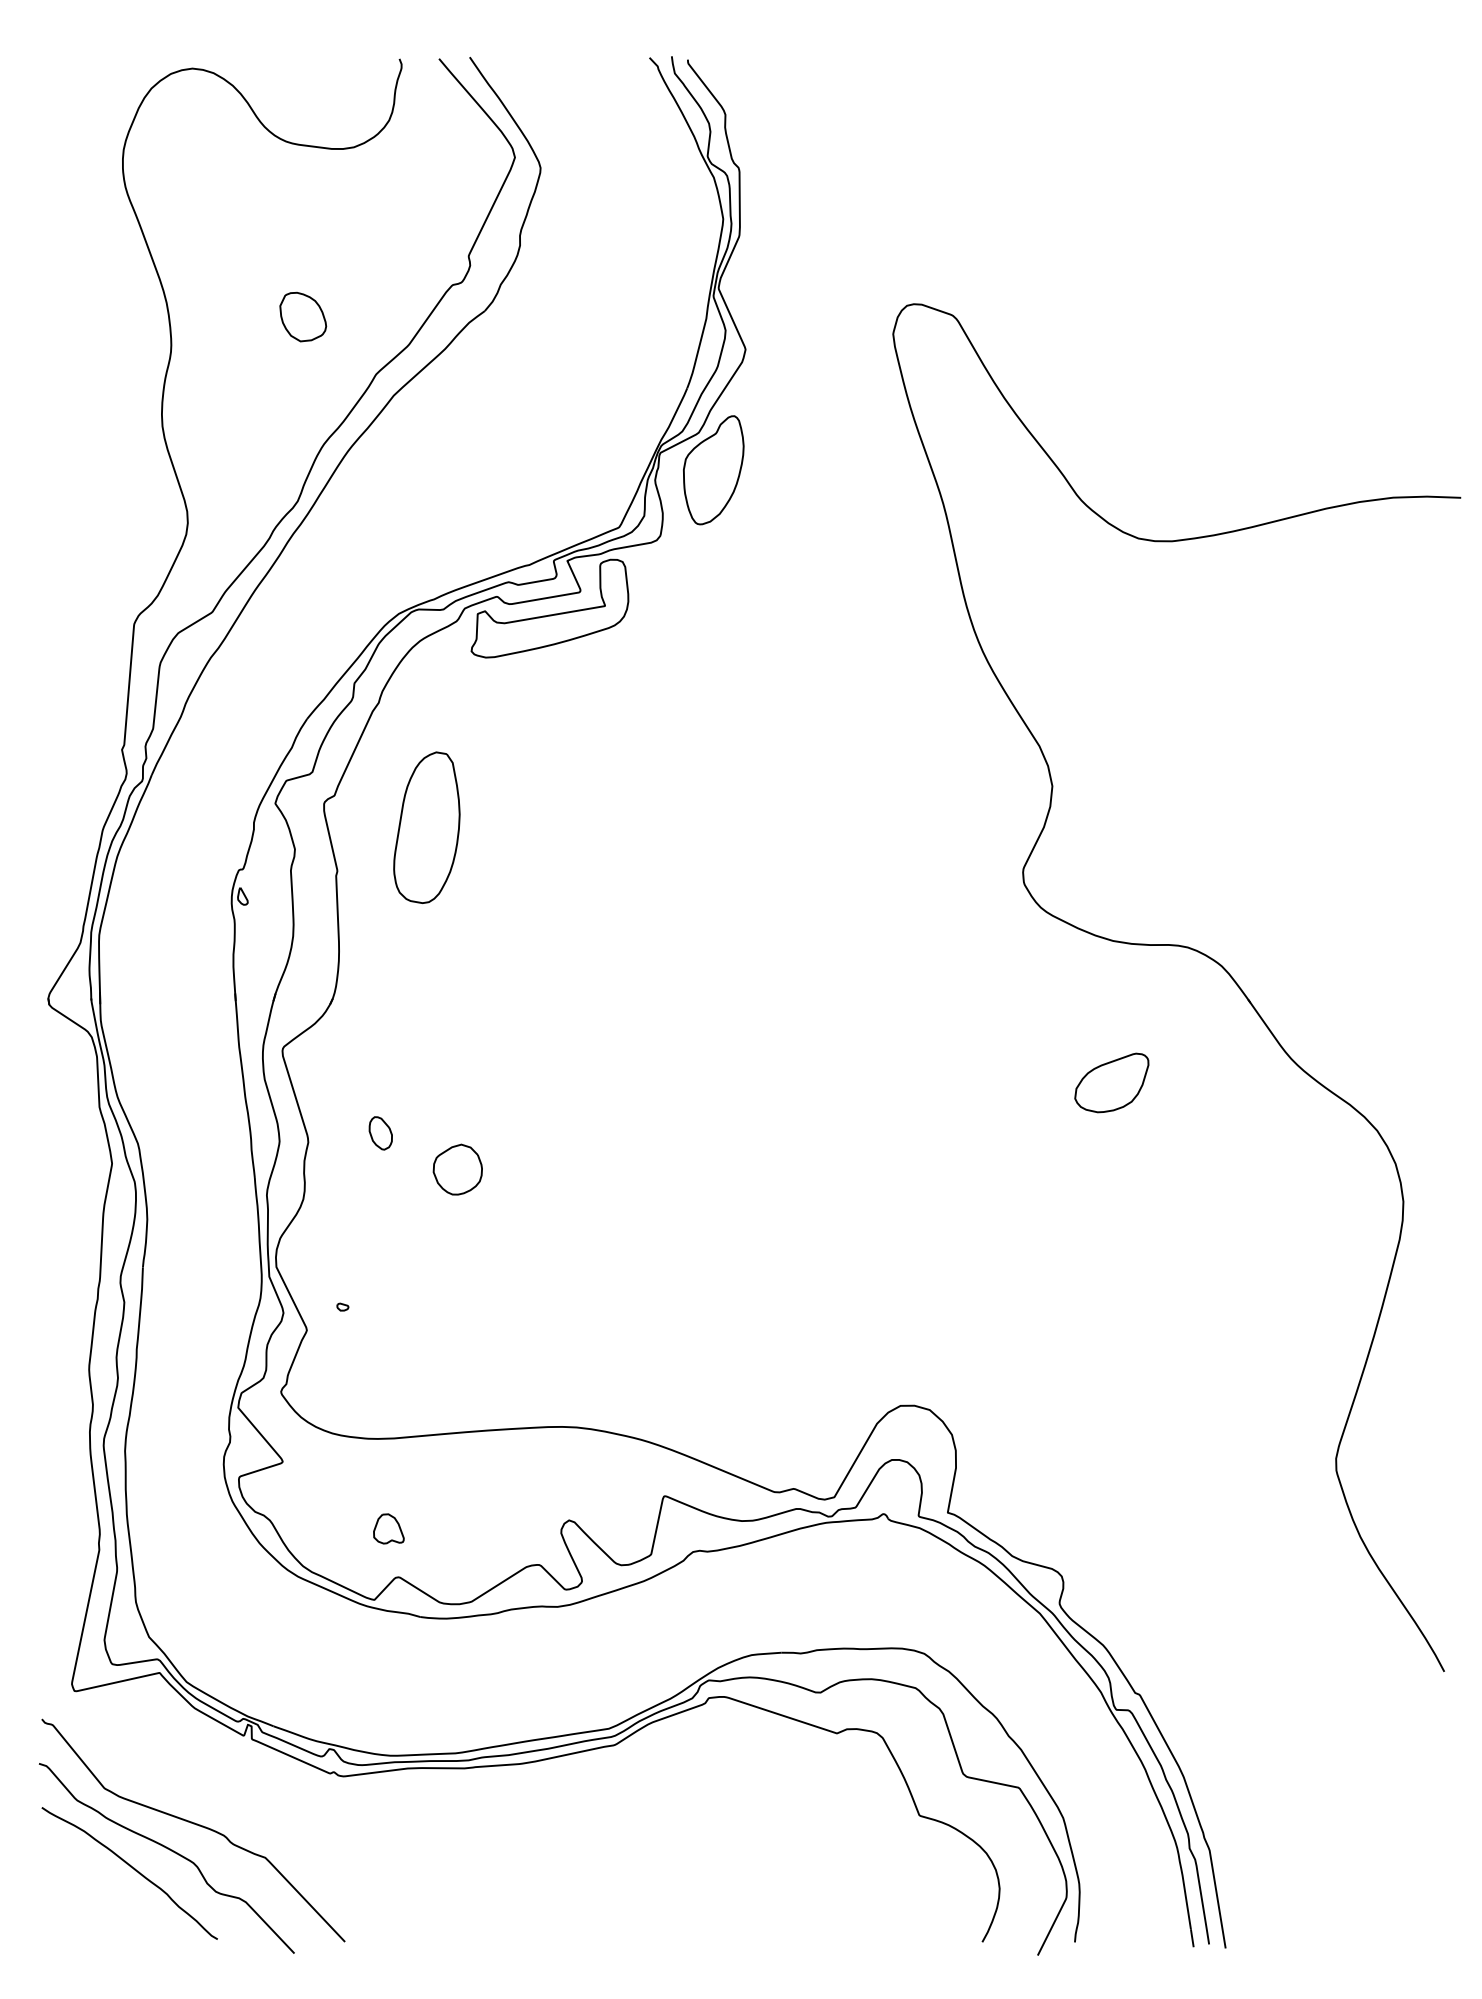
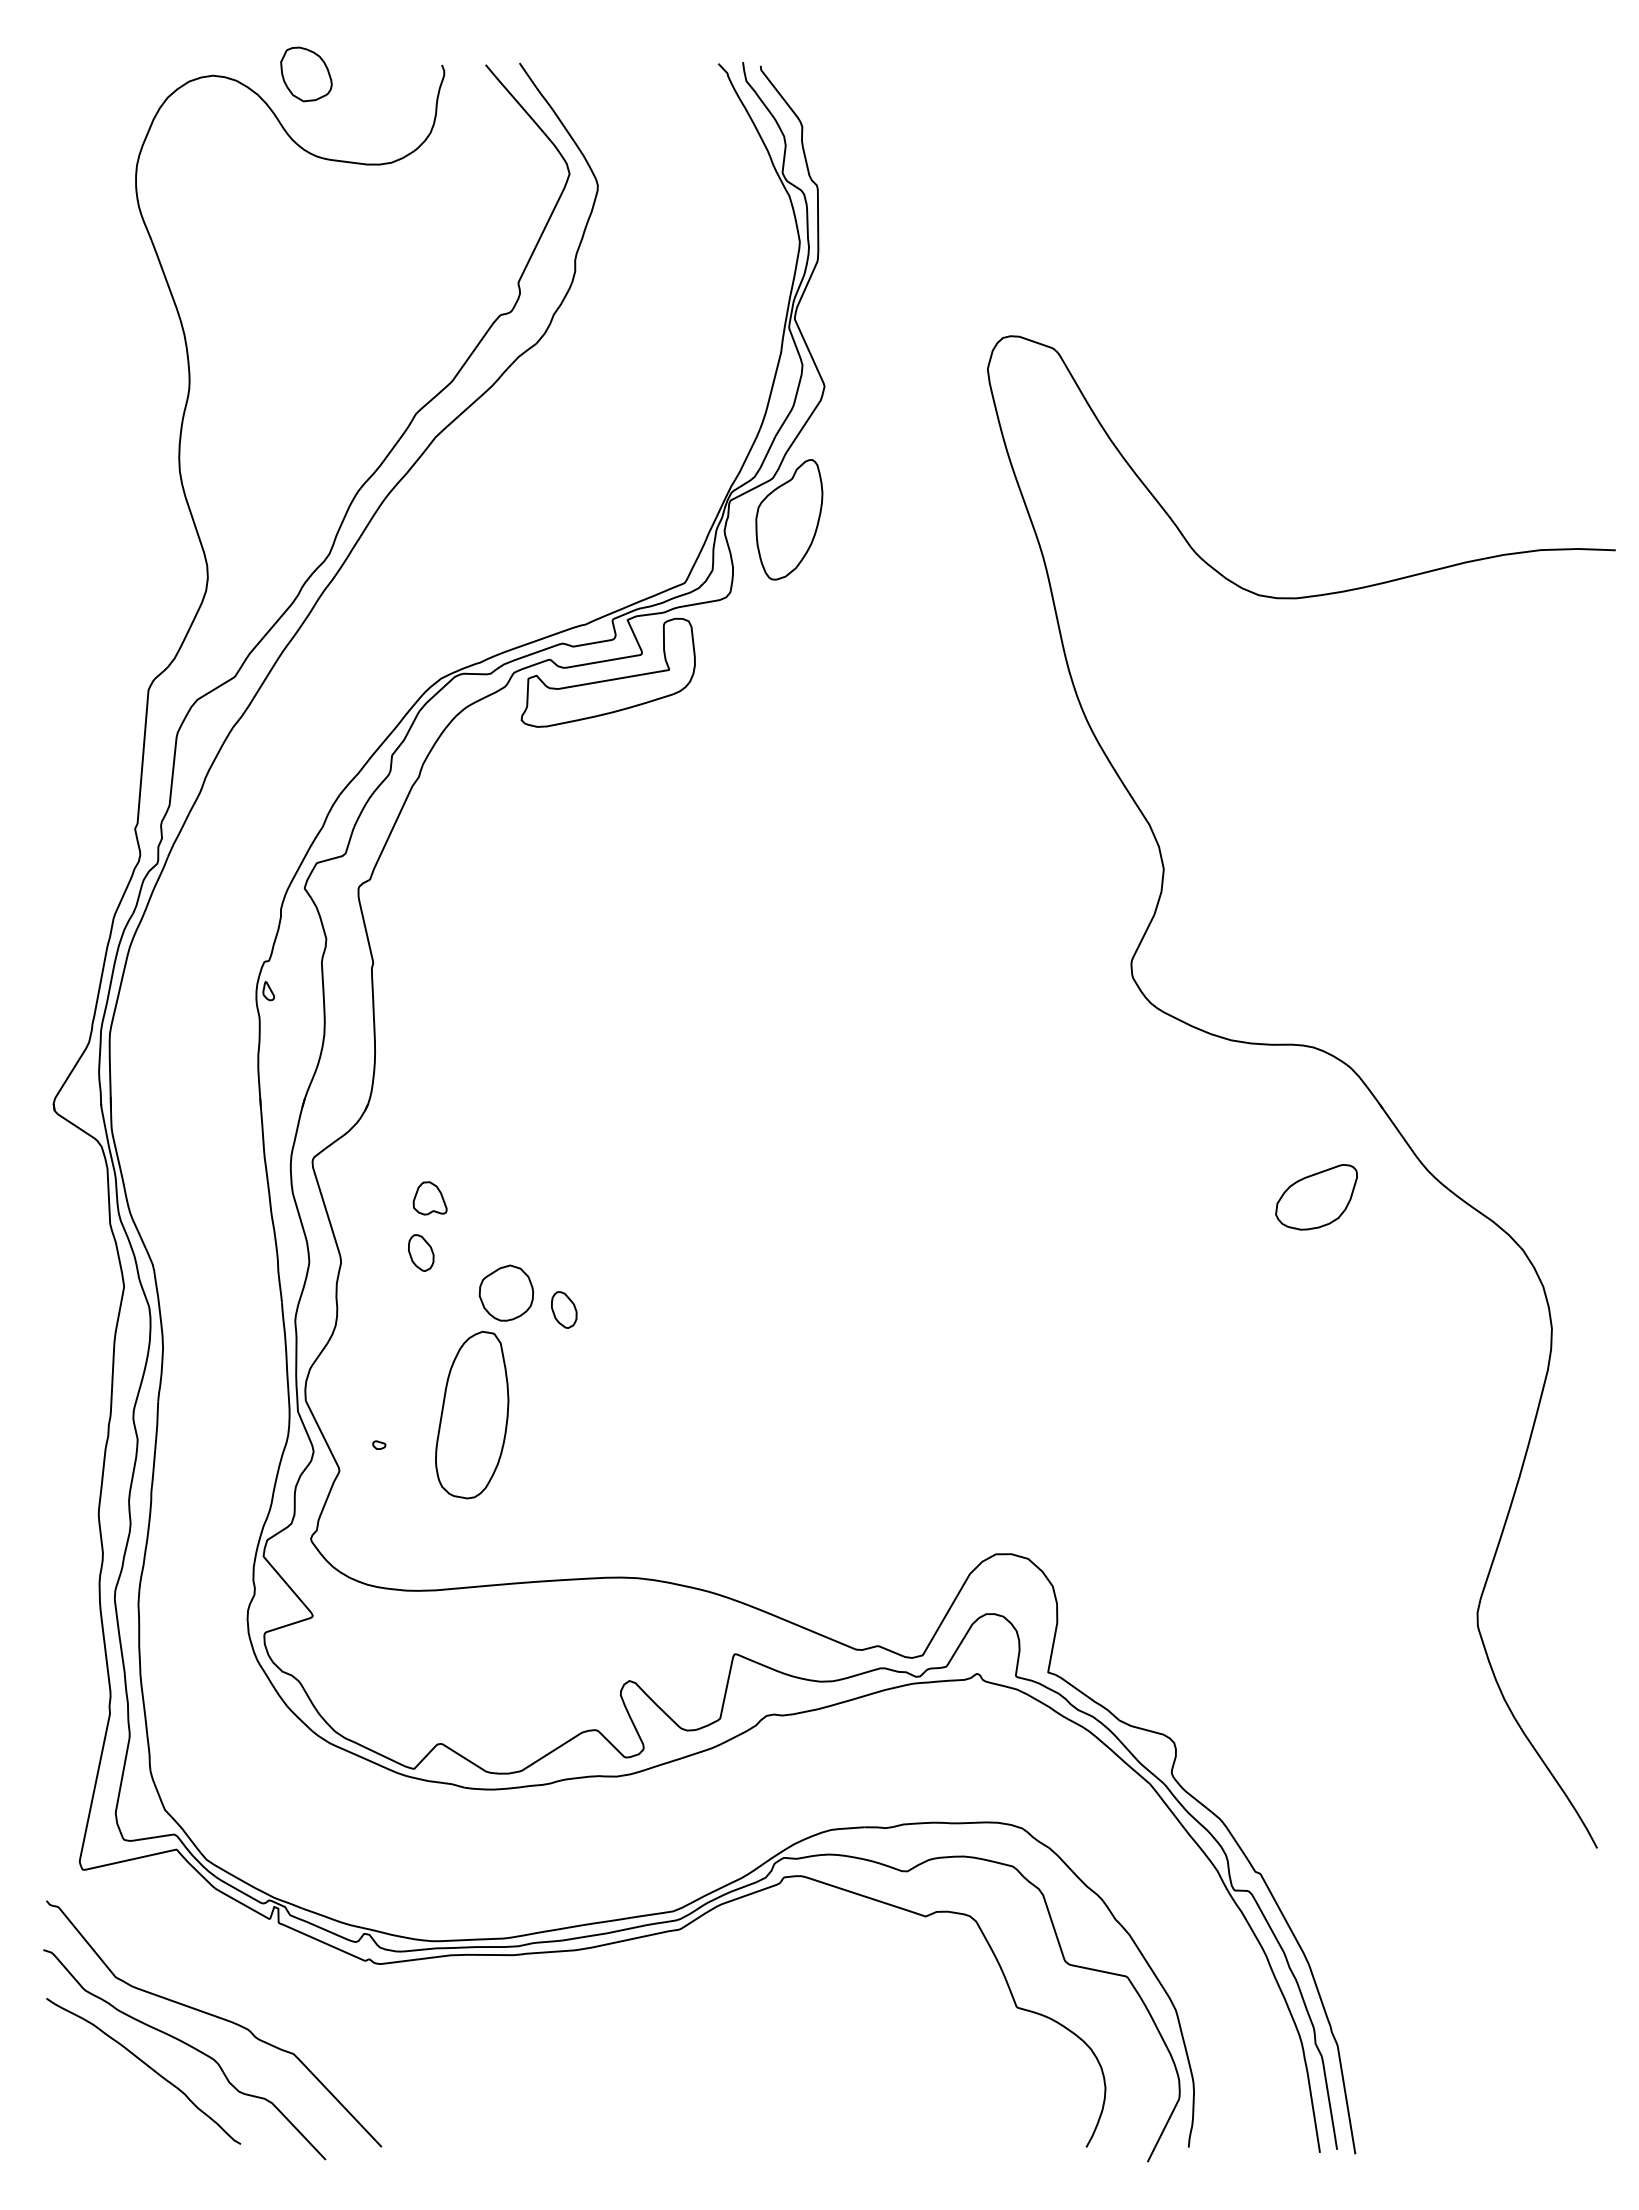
part: (303, 317) -> (306, 74), moved
part: (427, 827) -> (472, 1414), moved
part: (1111, 1083) -> (1316, 1197), moved
part: (510, 1184) -> (564, 1309), added
part: (388, 1529) -> (429, 1198), moved

